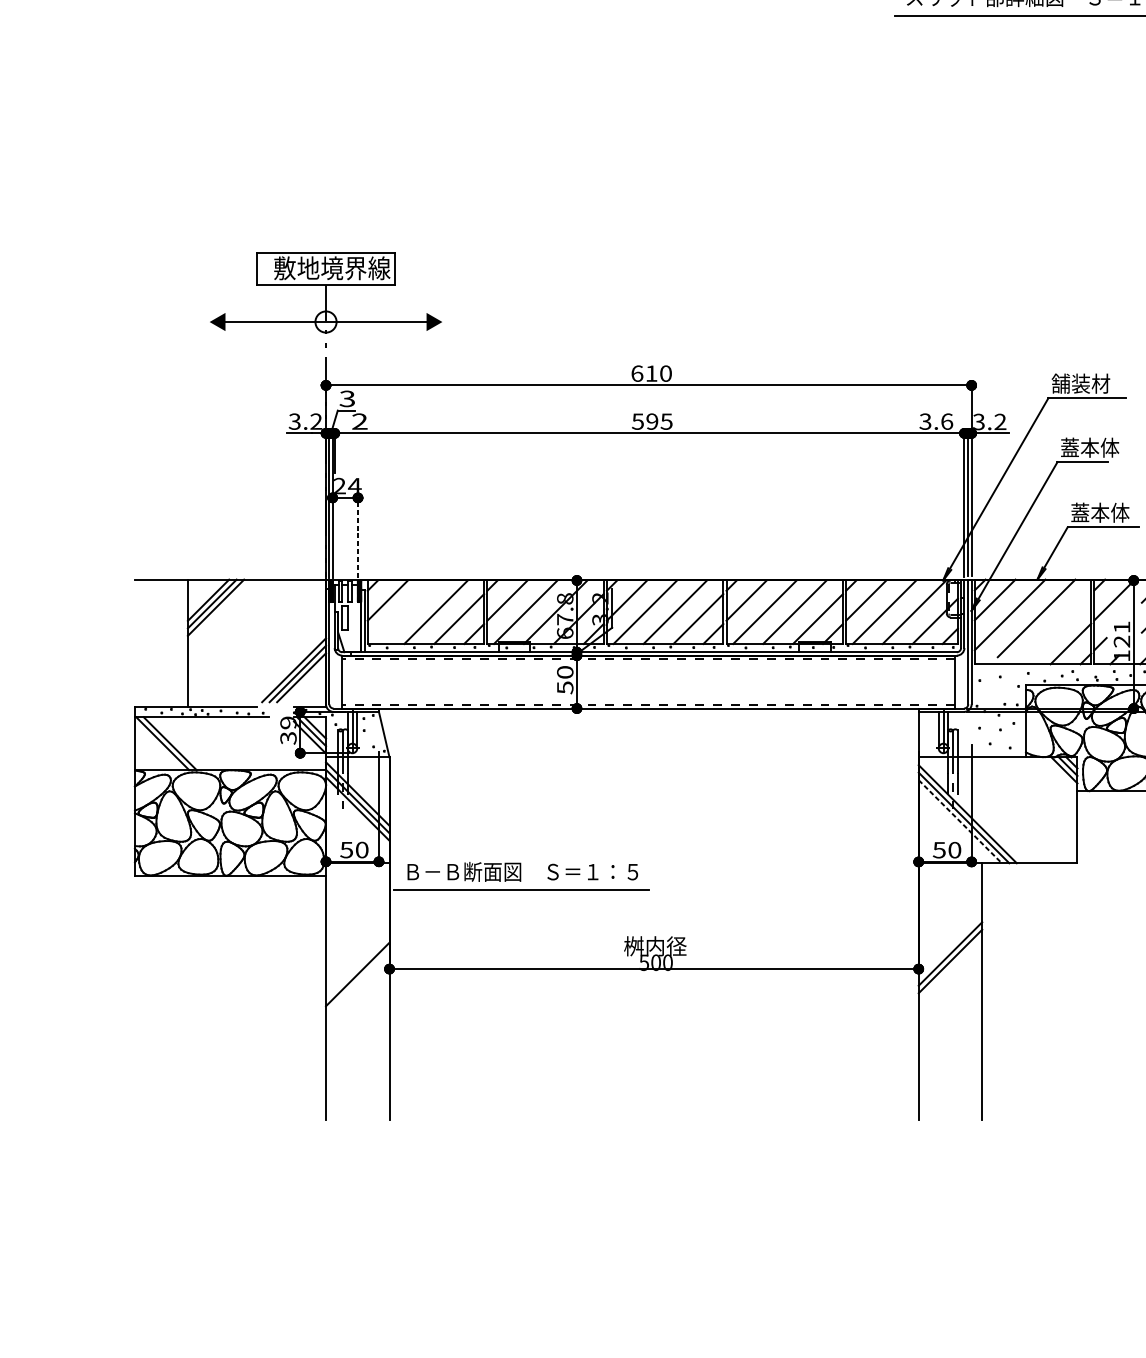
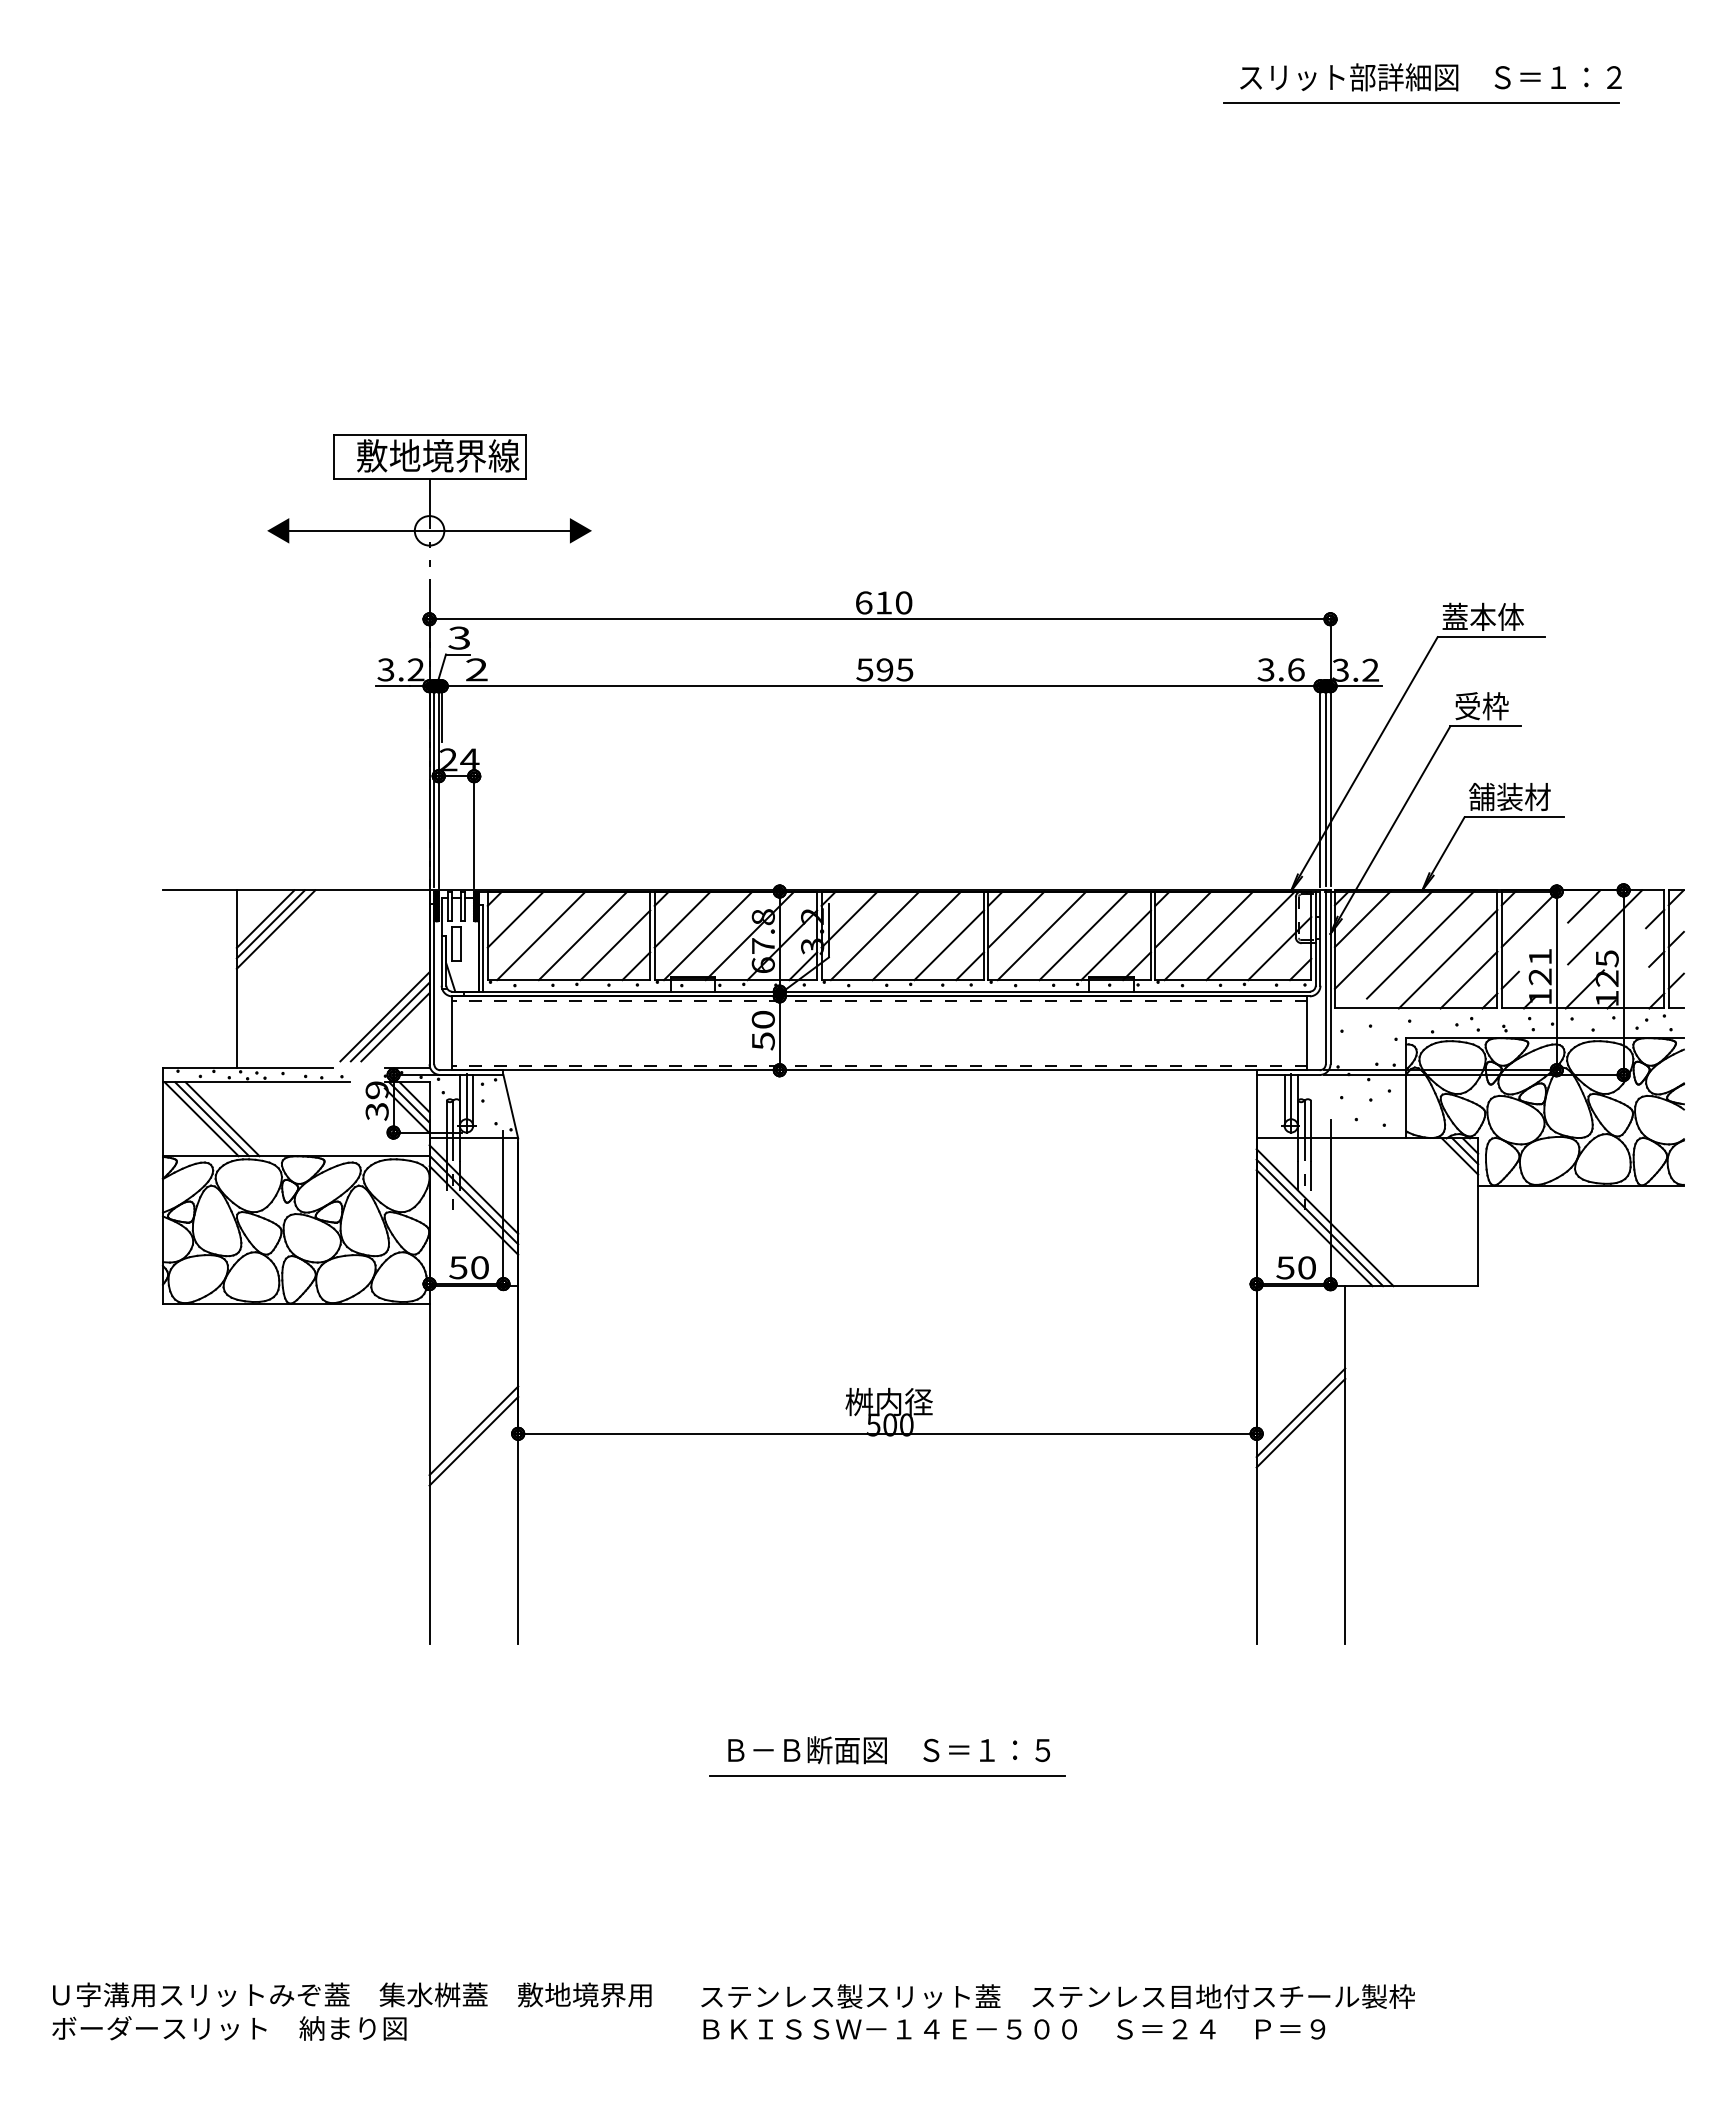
text: (1080, 383) -> (1482, 616), 舗装材 -> 蓋本体
text: (1089, 447) -> (1495, 706), 蓋本体 -> 受枠
text: (1099, 512) -> (1509, 796), 蓋本体 -> 舗装材
line: (358, 537) -> (474, 831), dashed -> solid
line: (406, 612) -> (541, 935), added
line: (1055, 628) -> (1447, 958), added
line: (177, 743) -> (222, 1119), added
line: (960, 821) -> (1315, 1228), dashed -> solid
part: (521, 876) -> (887, 1756), moved
line: (357, 966) -> (473, 1430), added

